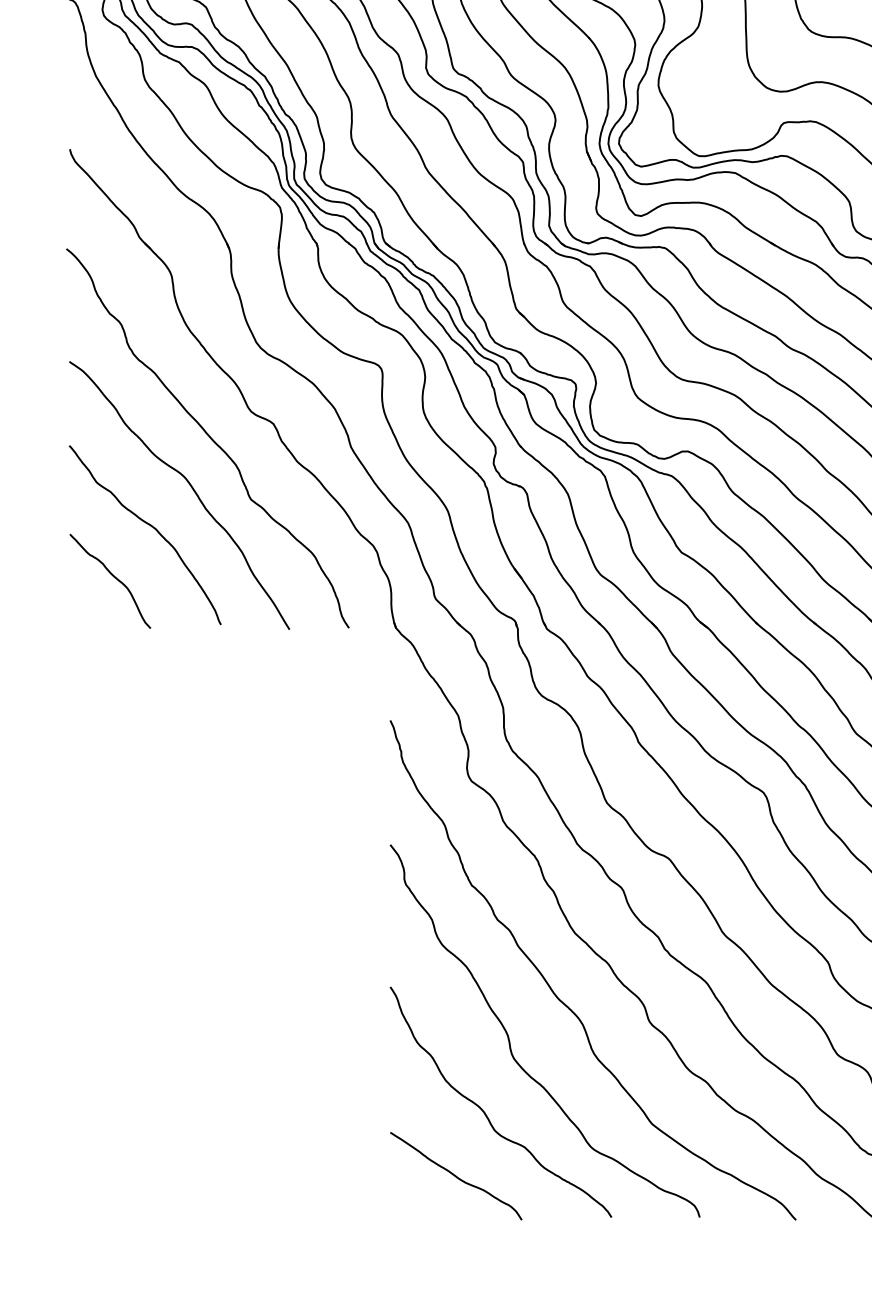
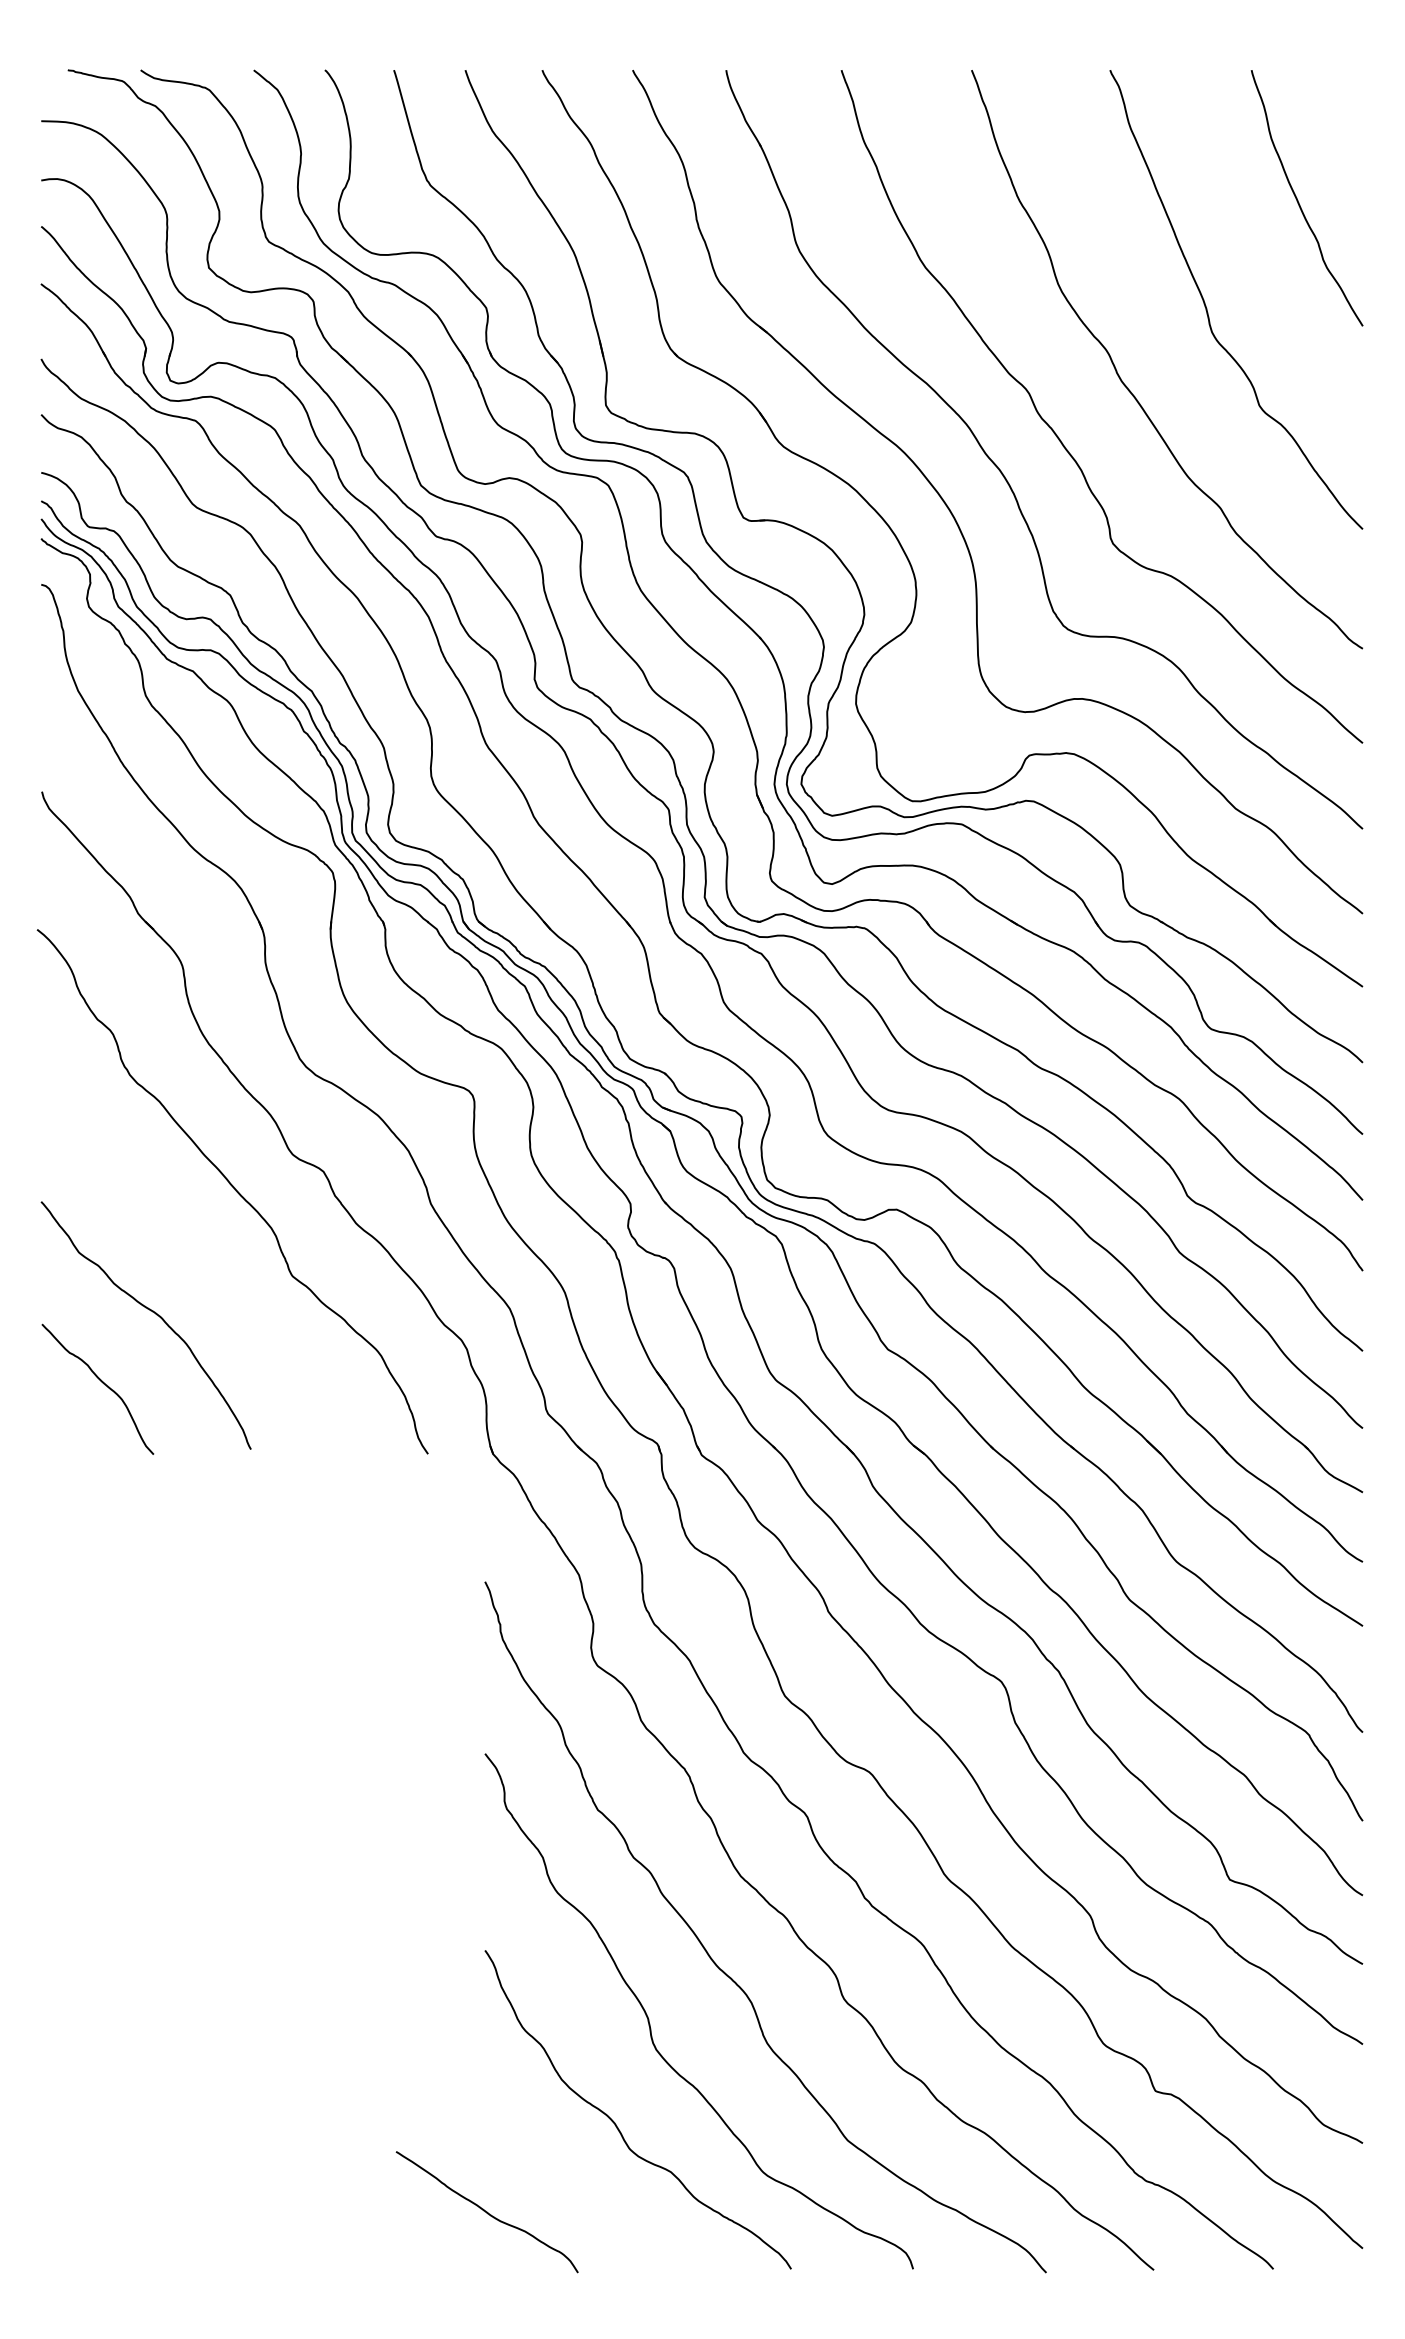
curve: (192, 489) -> (211, 1262), removed
curve: (455, 1176) -> (486, 2212), moved

